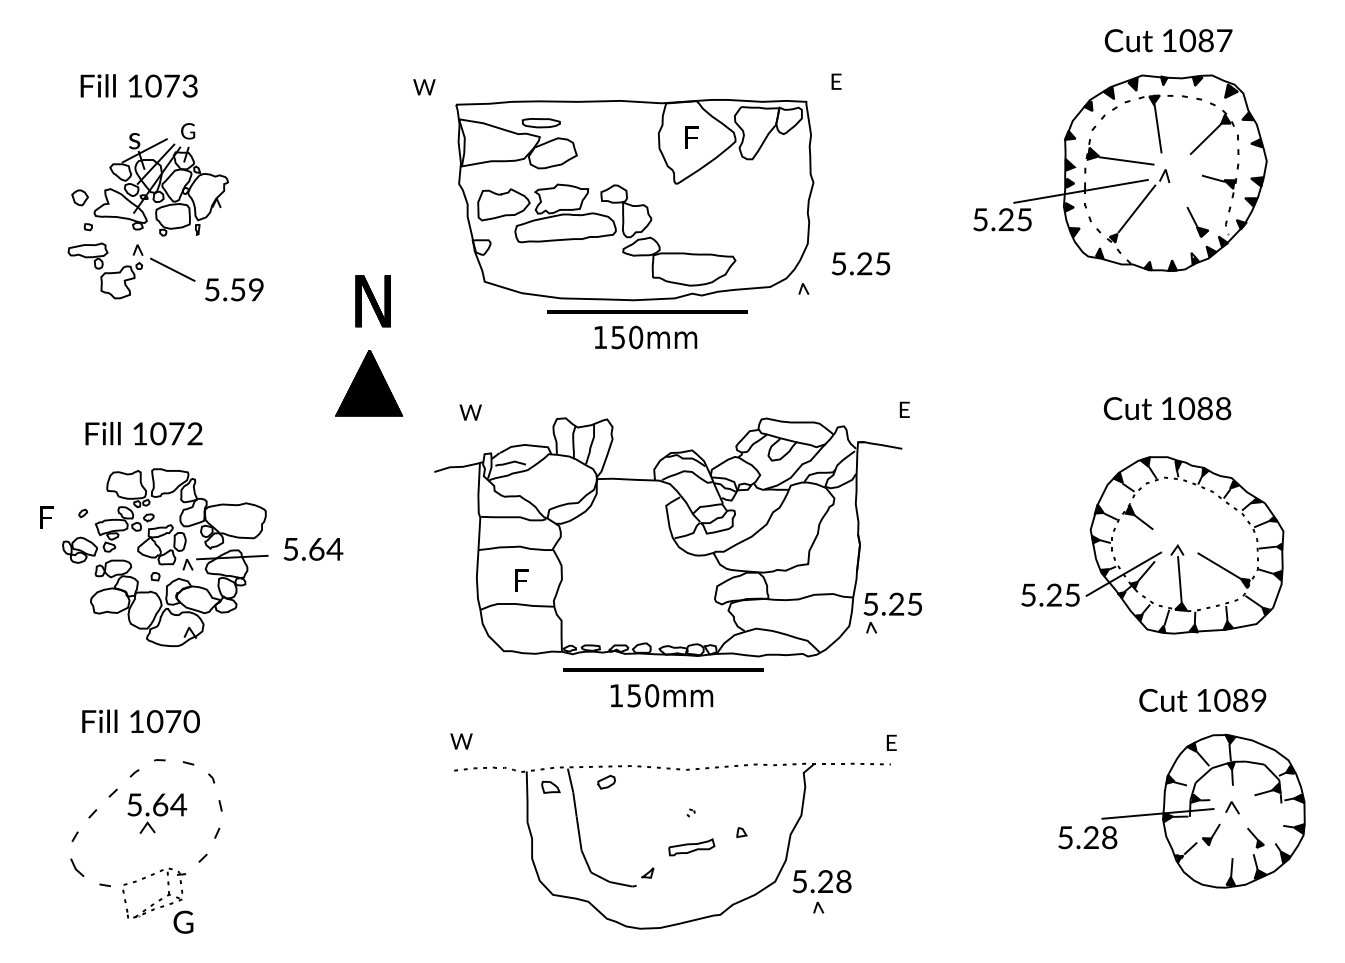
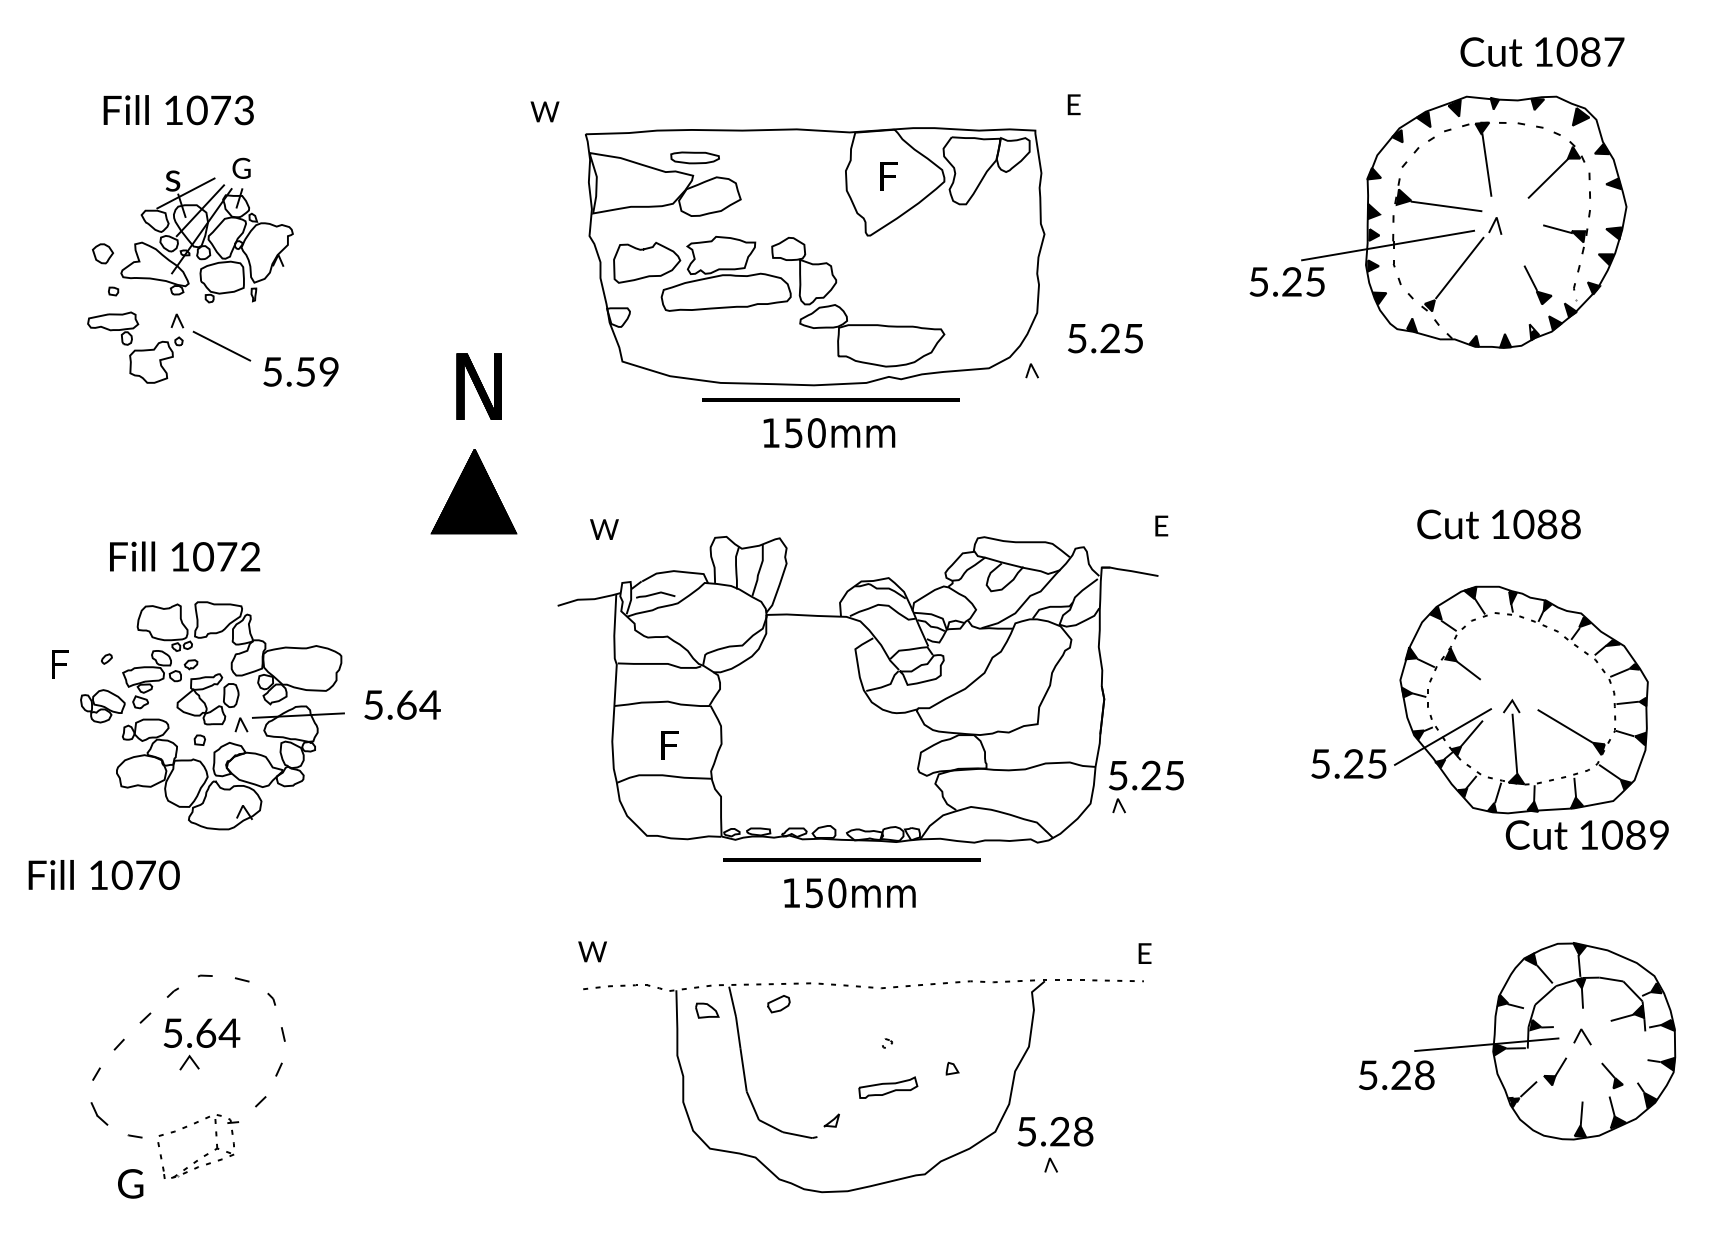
text: (1168, 40) -> (1542, 51), moved
text: (1202, 699) -> (1586, 834), moved
text: (140, 721) -> (103, 874), moved
text: (183, 921) -> (130, 1183), moved

